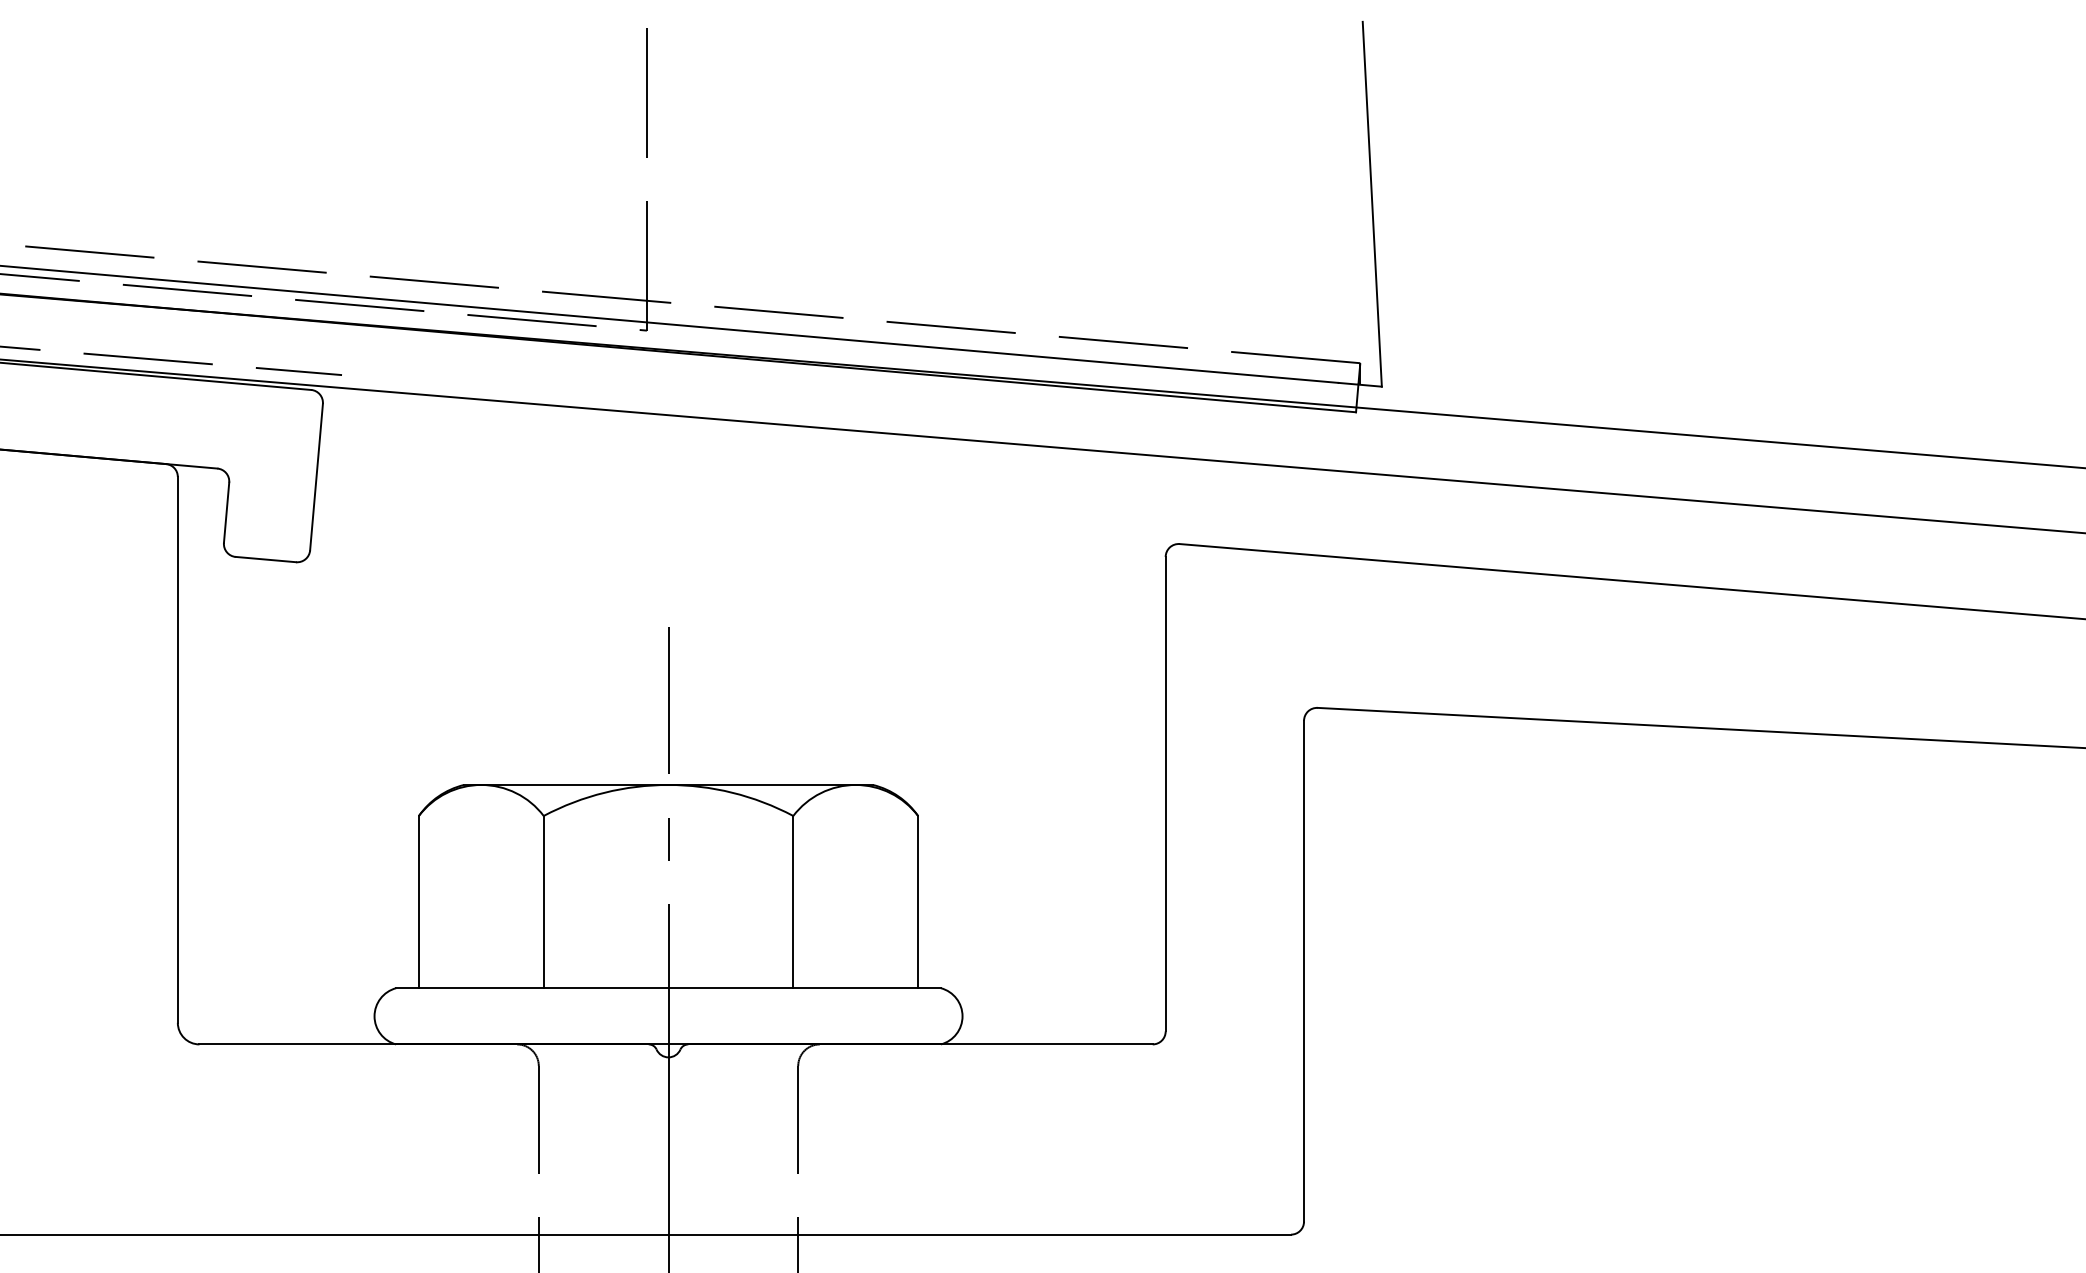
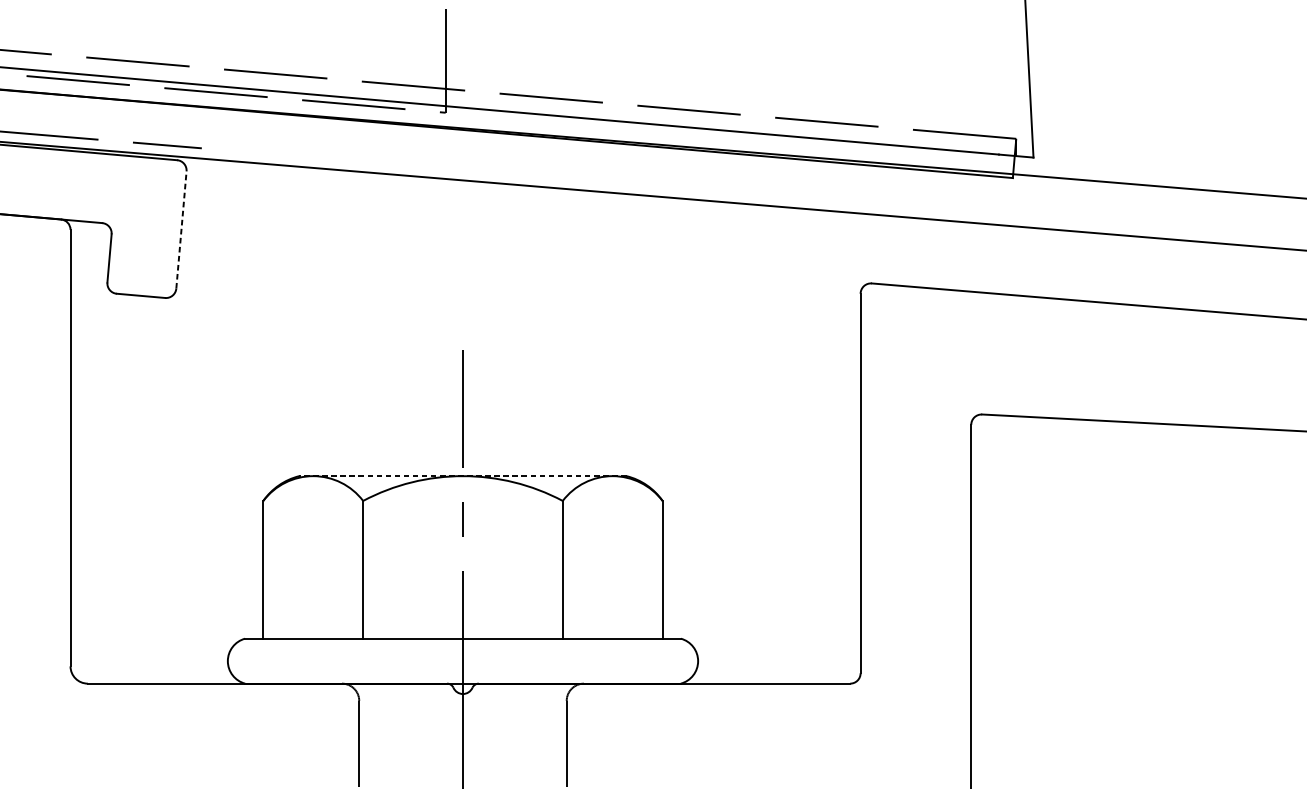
line: (316, 476) -> (181, 229), solid -> dashed
line: (668, 785) -> (462, 476), solid -> dashed

